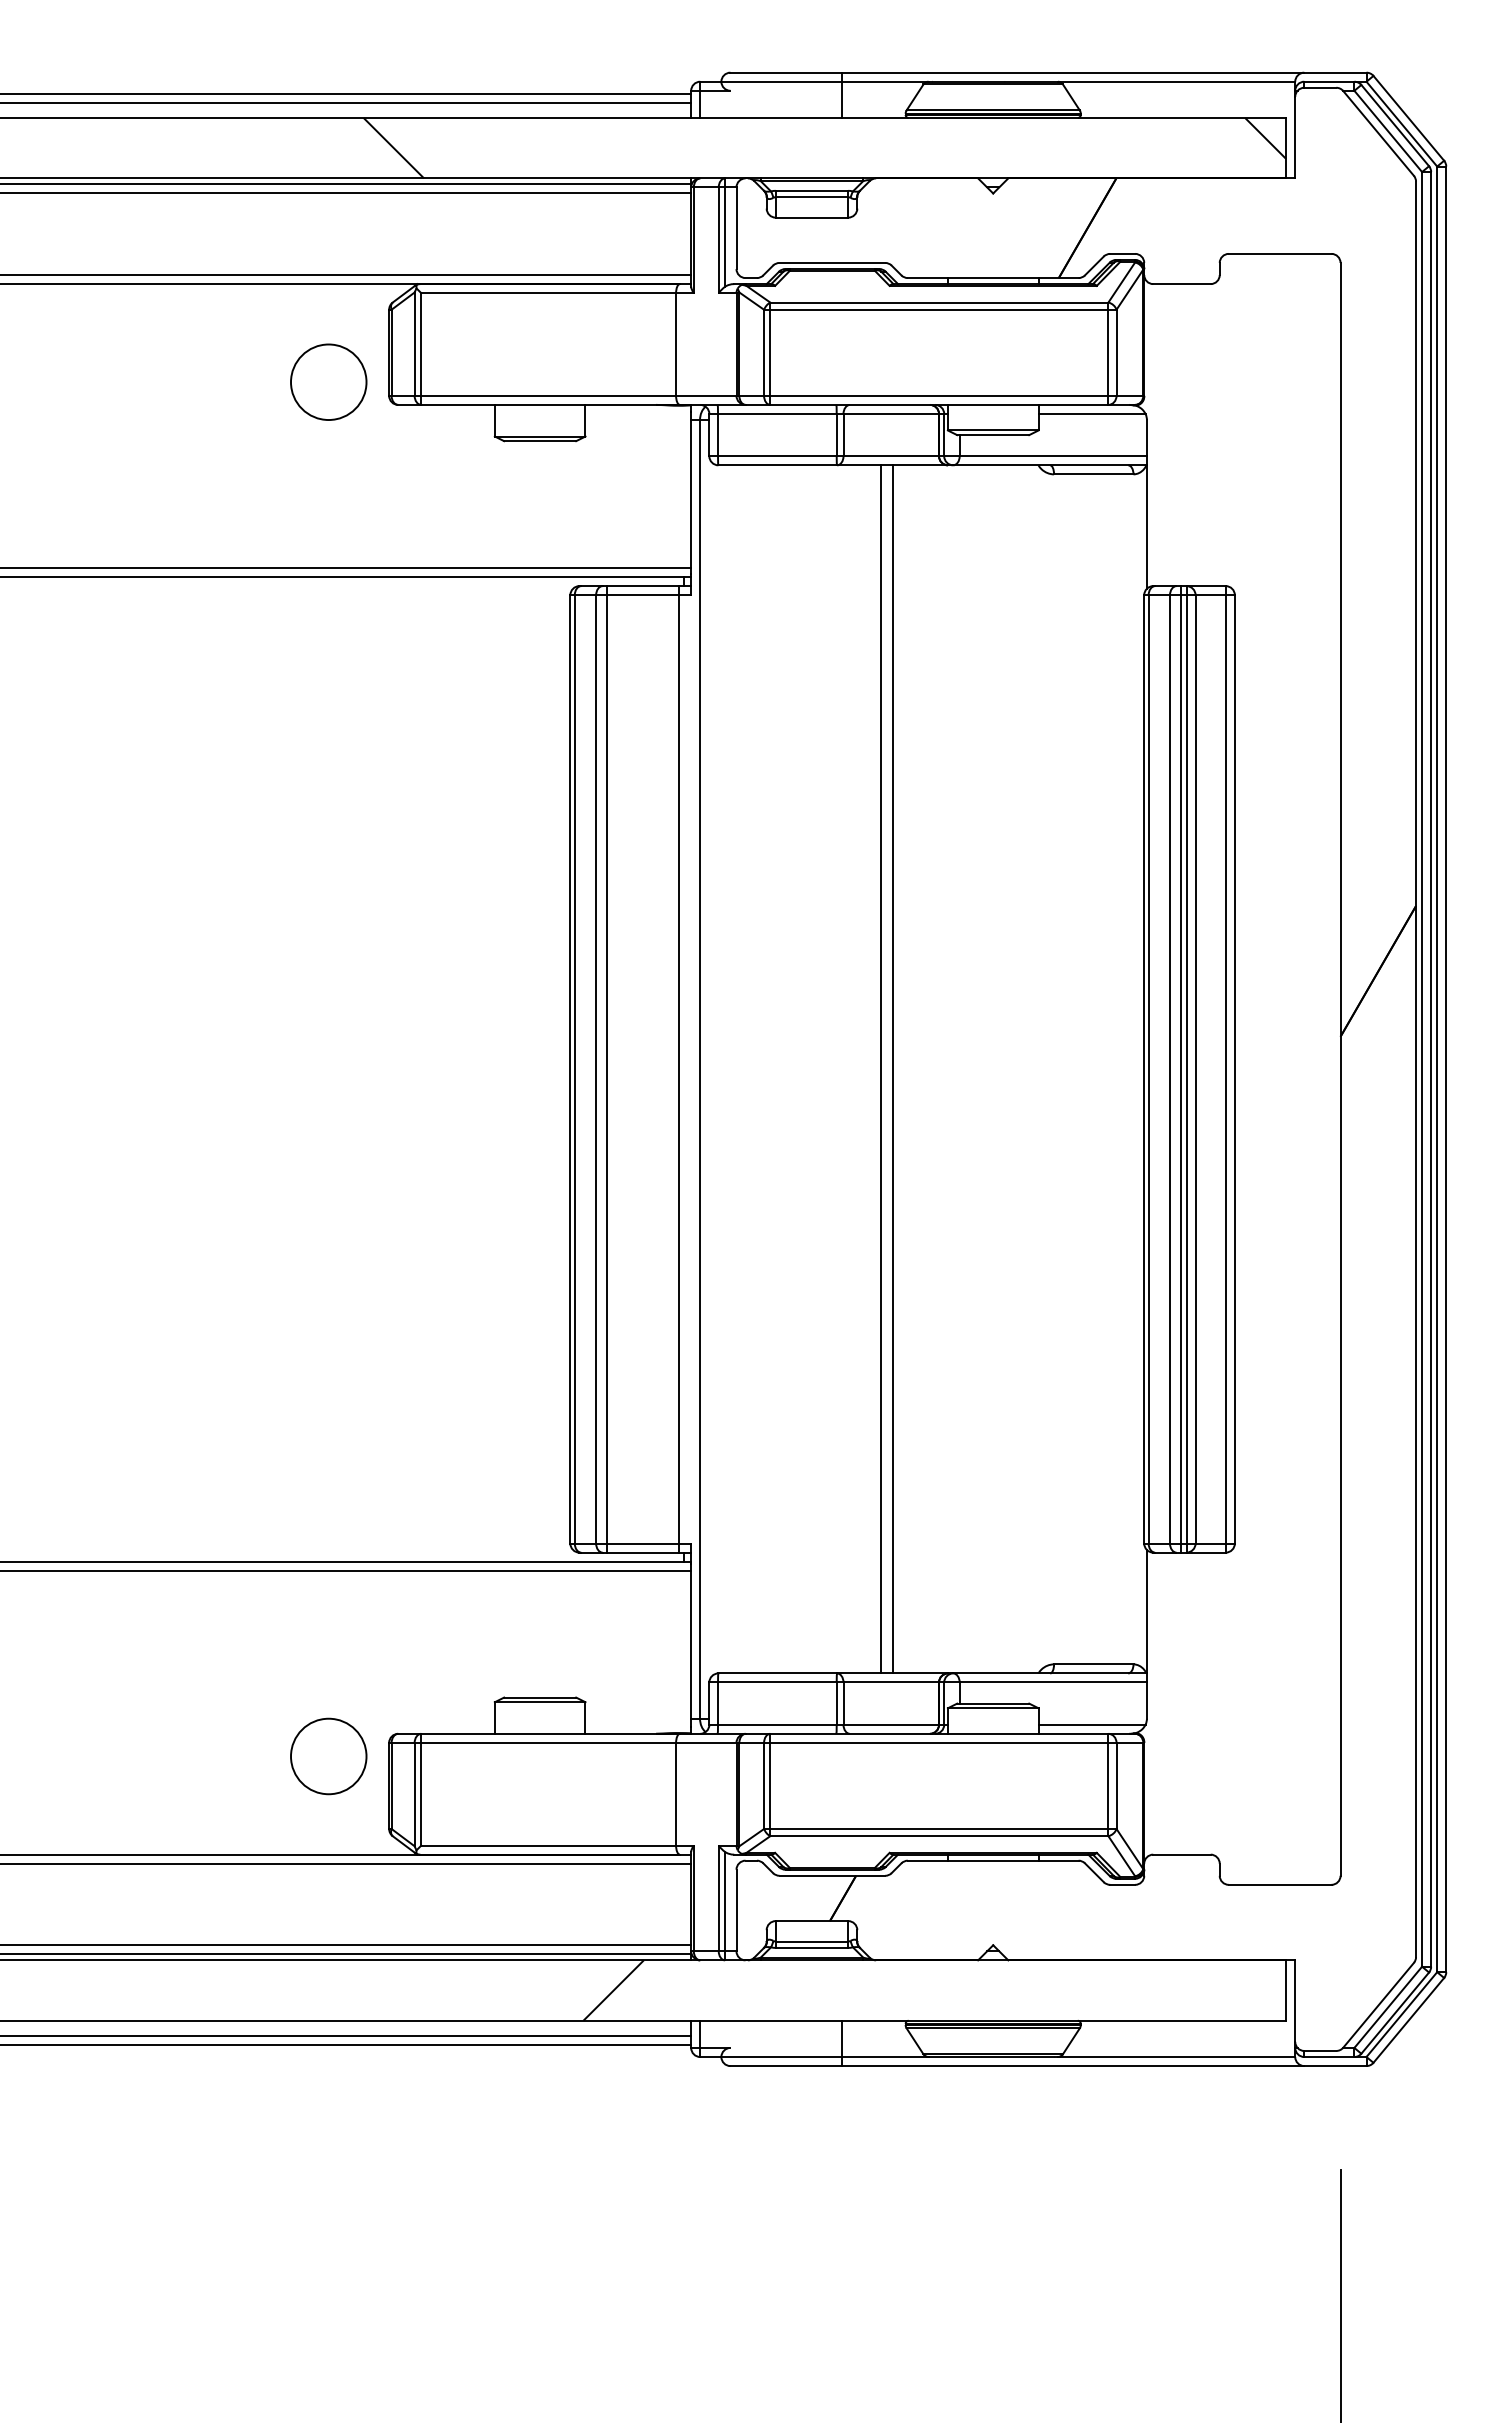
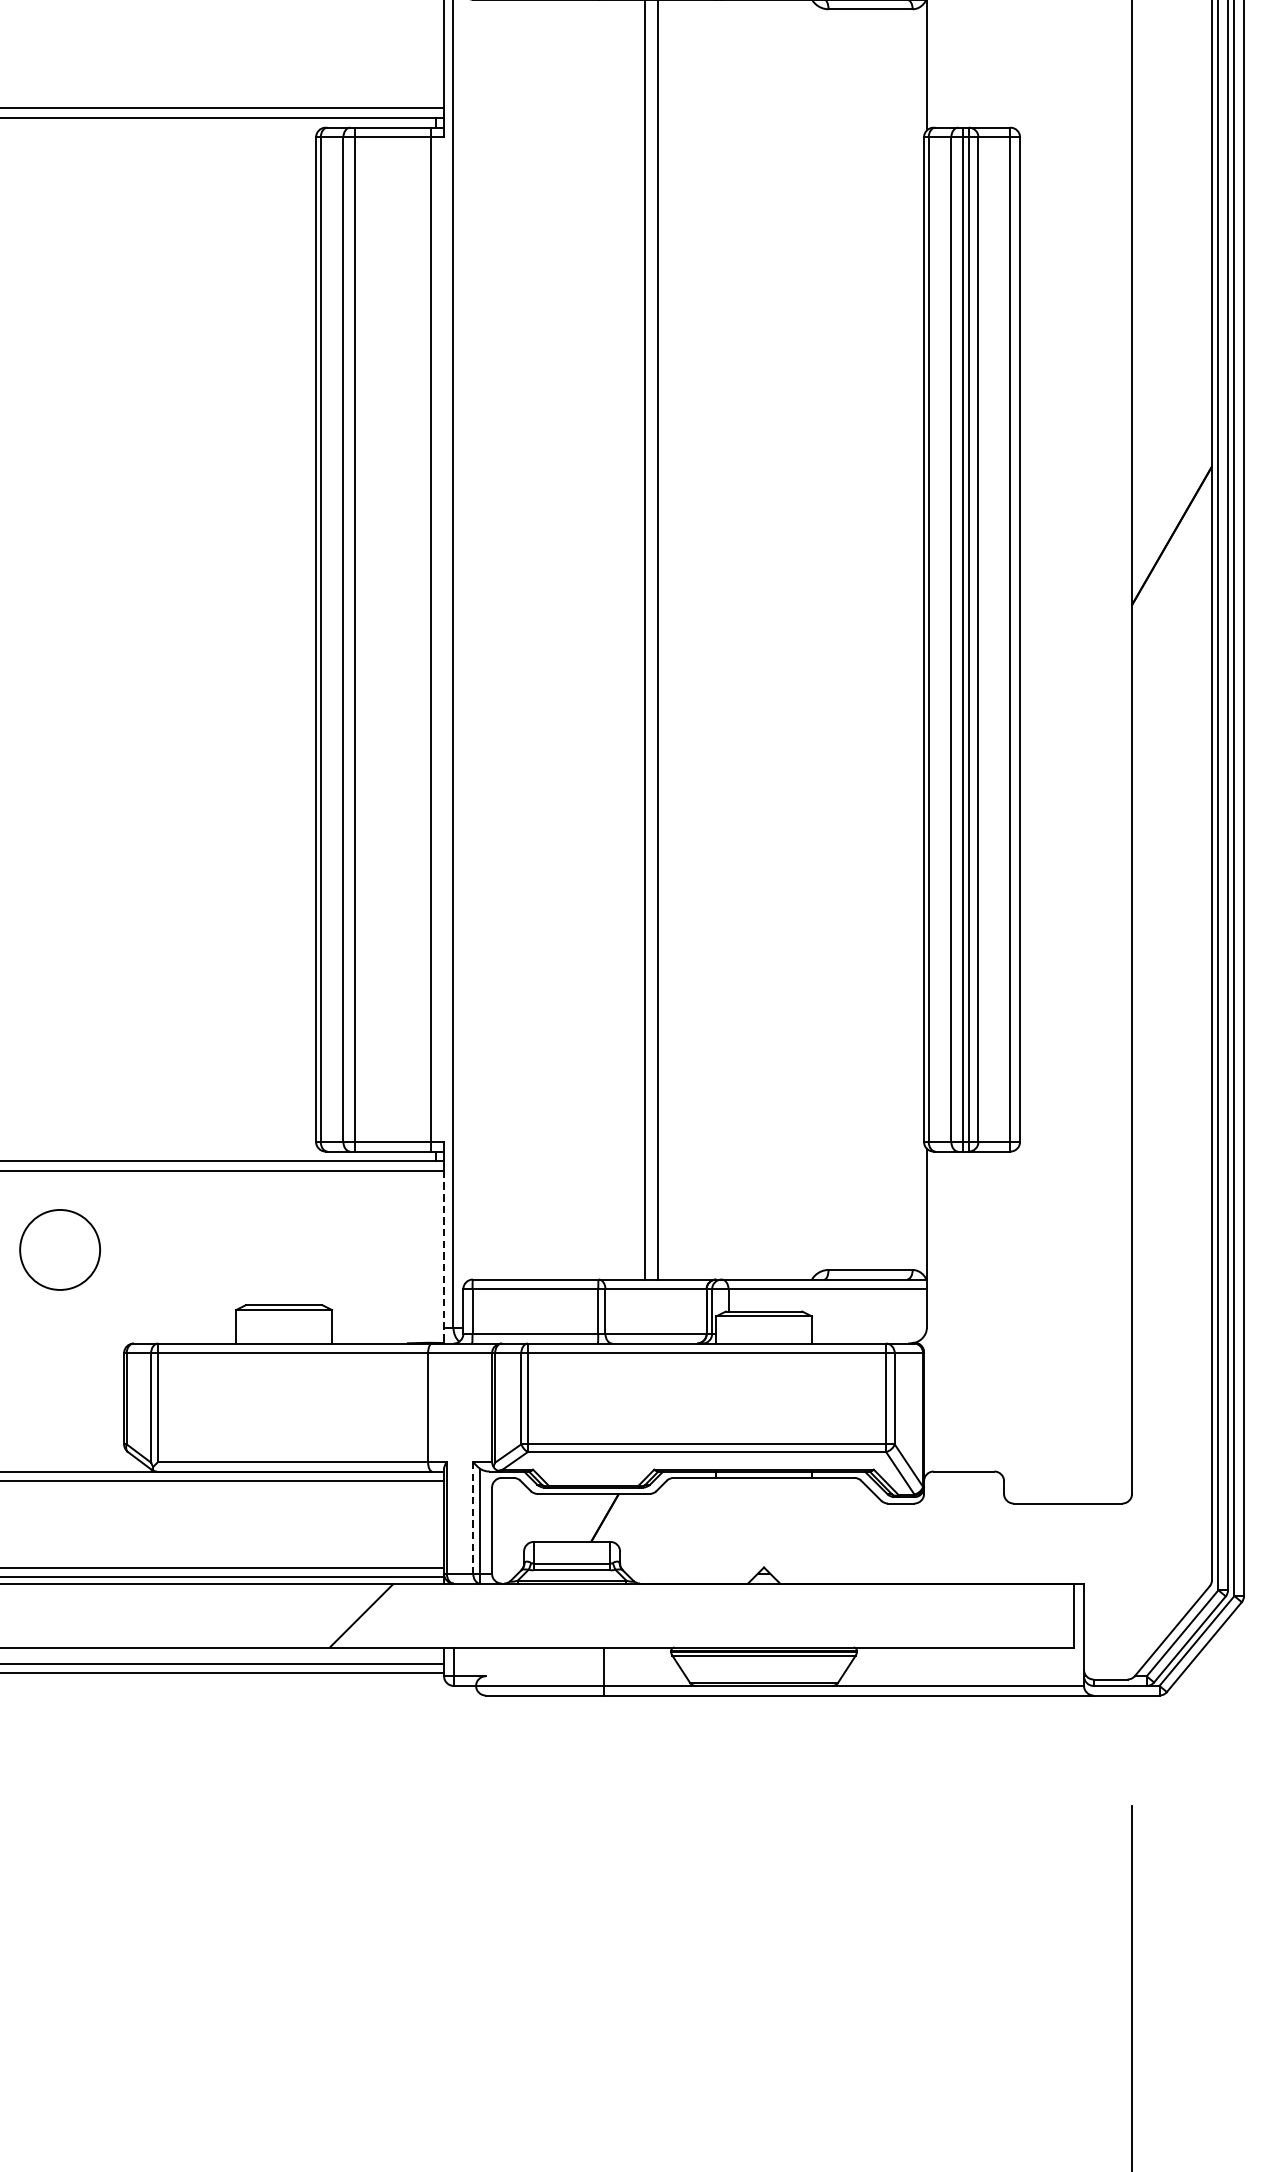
line: (691, 1649) -> (444, 1254), solid -> dashed
line: (1091, 1724) -> (868, 1333), removed
circle: (328, 1756) -> (59, 1249), moved
line: (718, 1898) -> (473, 1518), solid -> dashed

